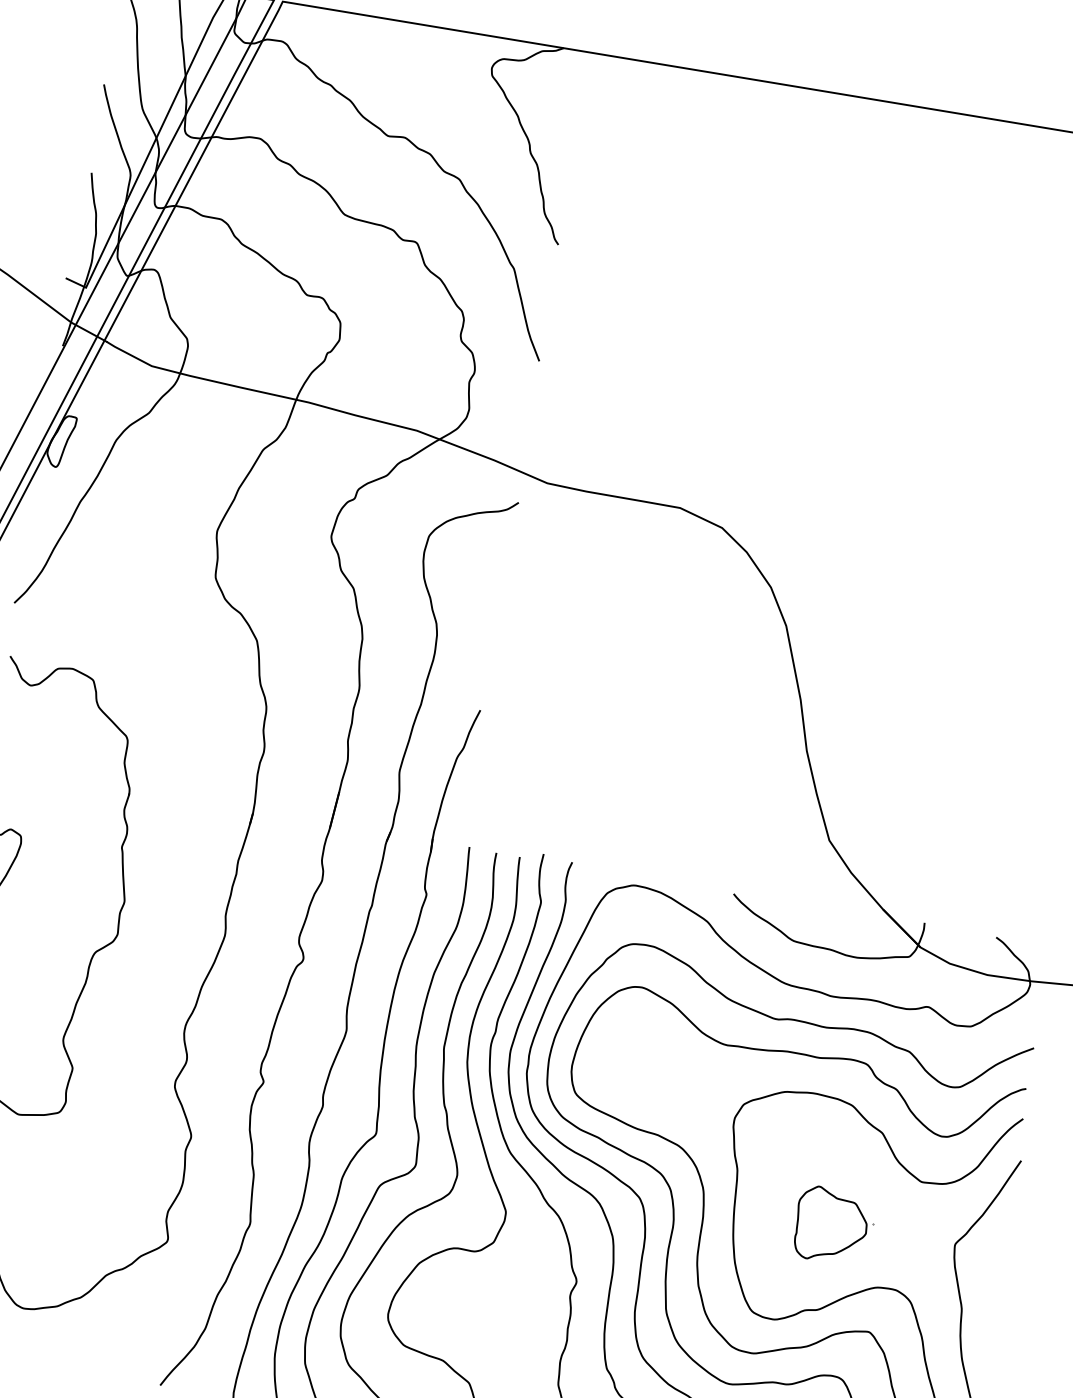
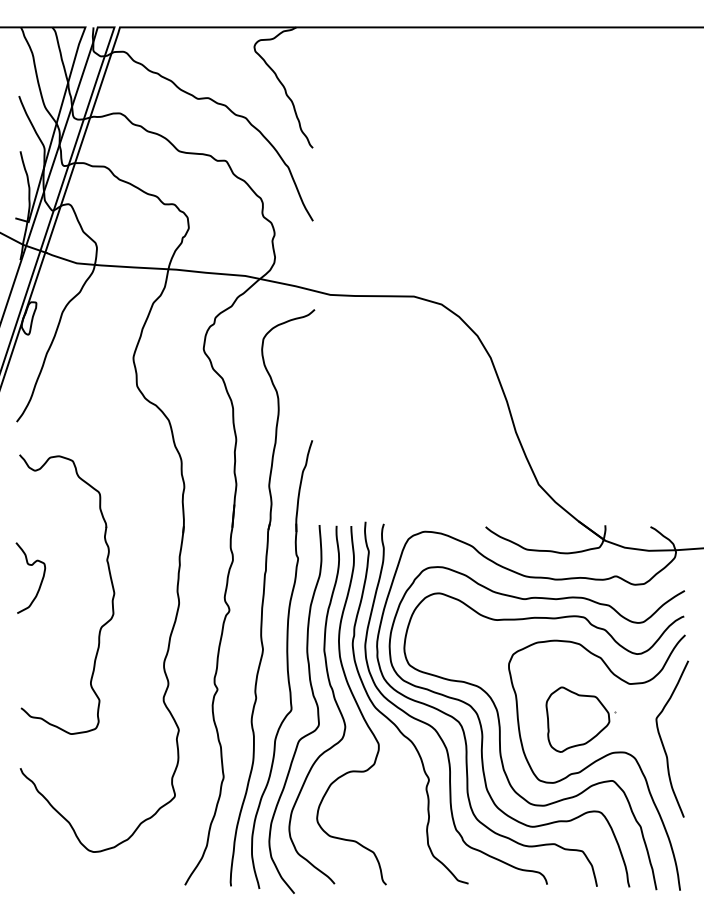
part: (833, 1225) -> (580, 719), size x1.43

